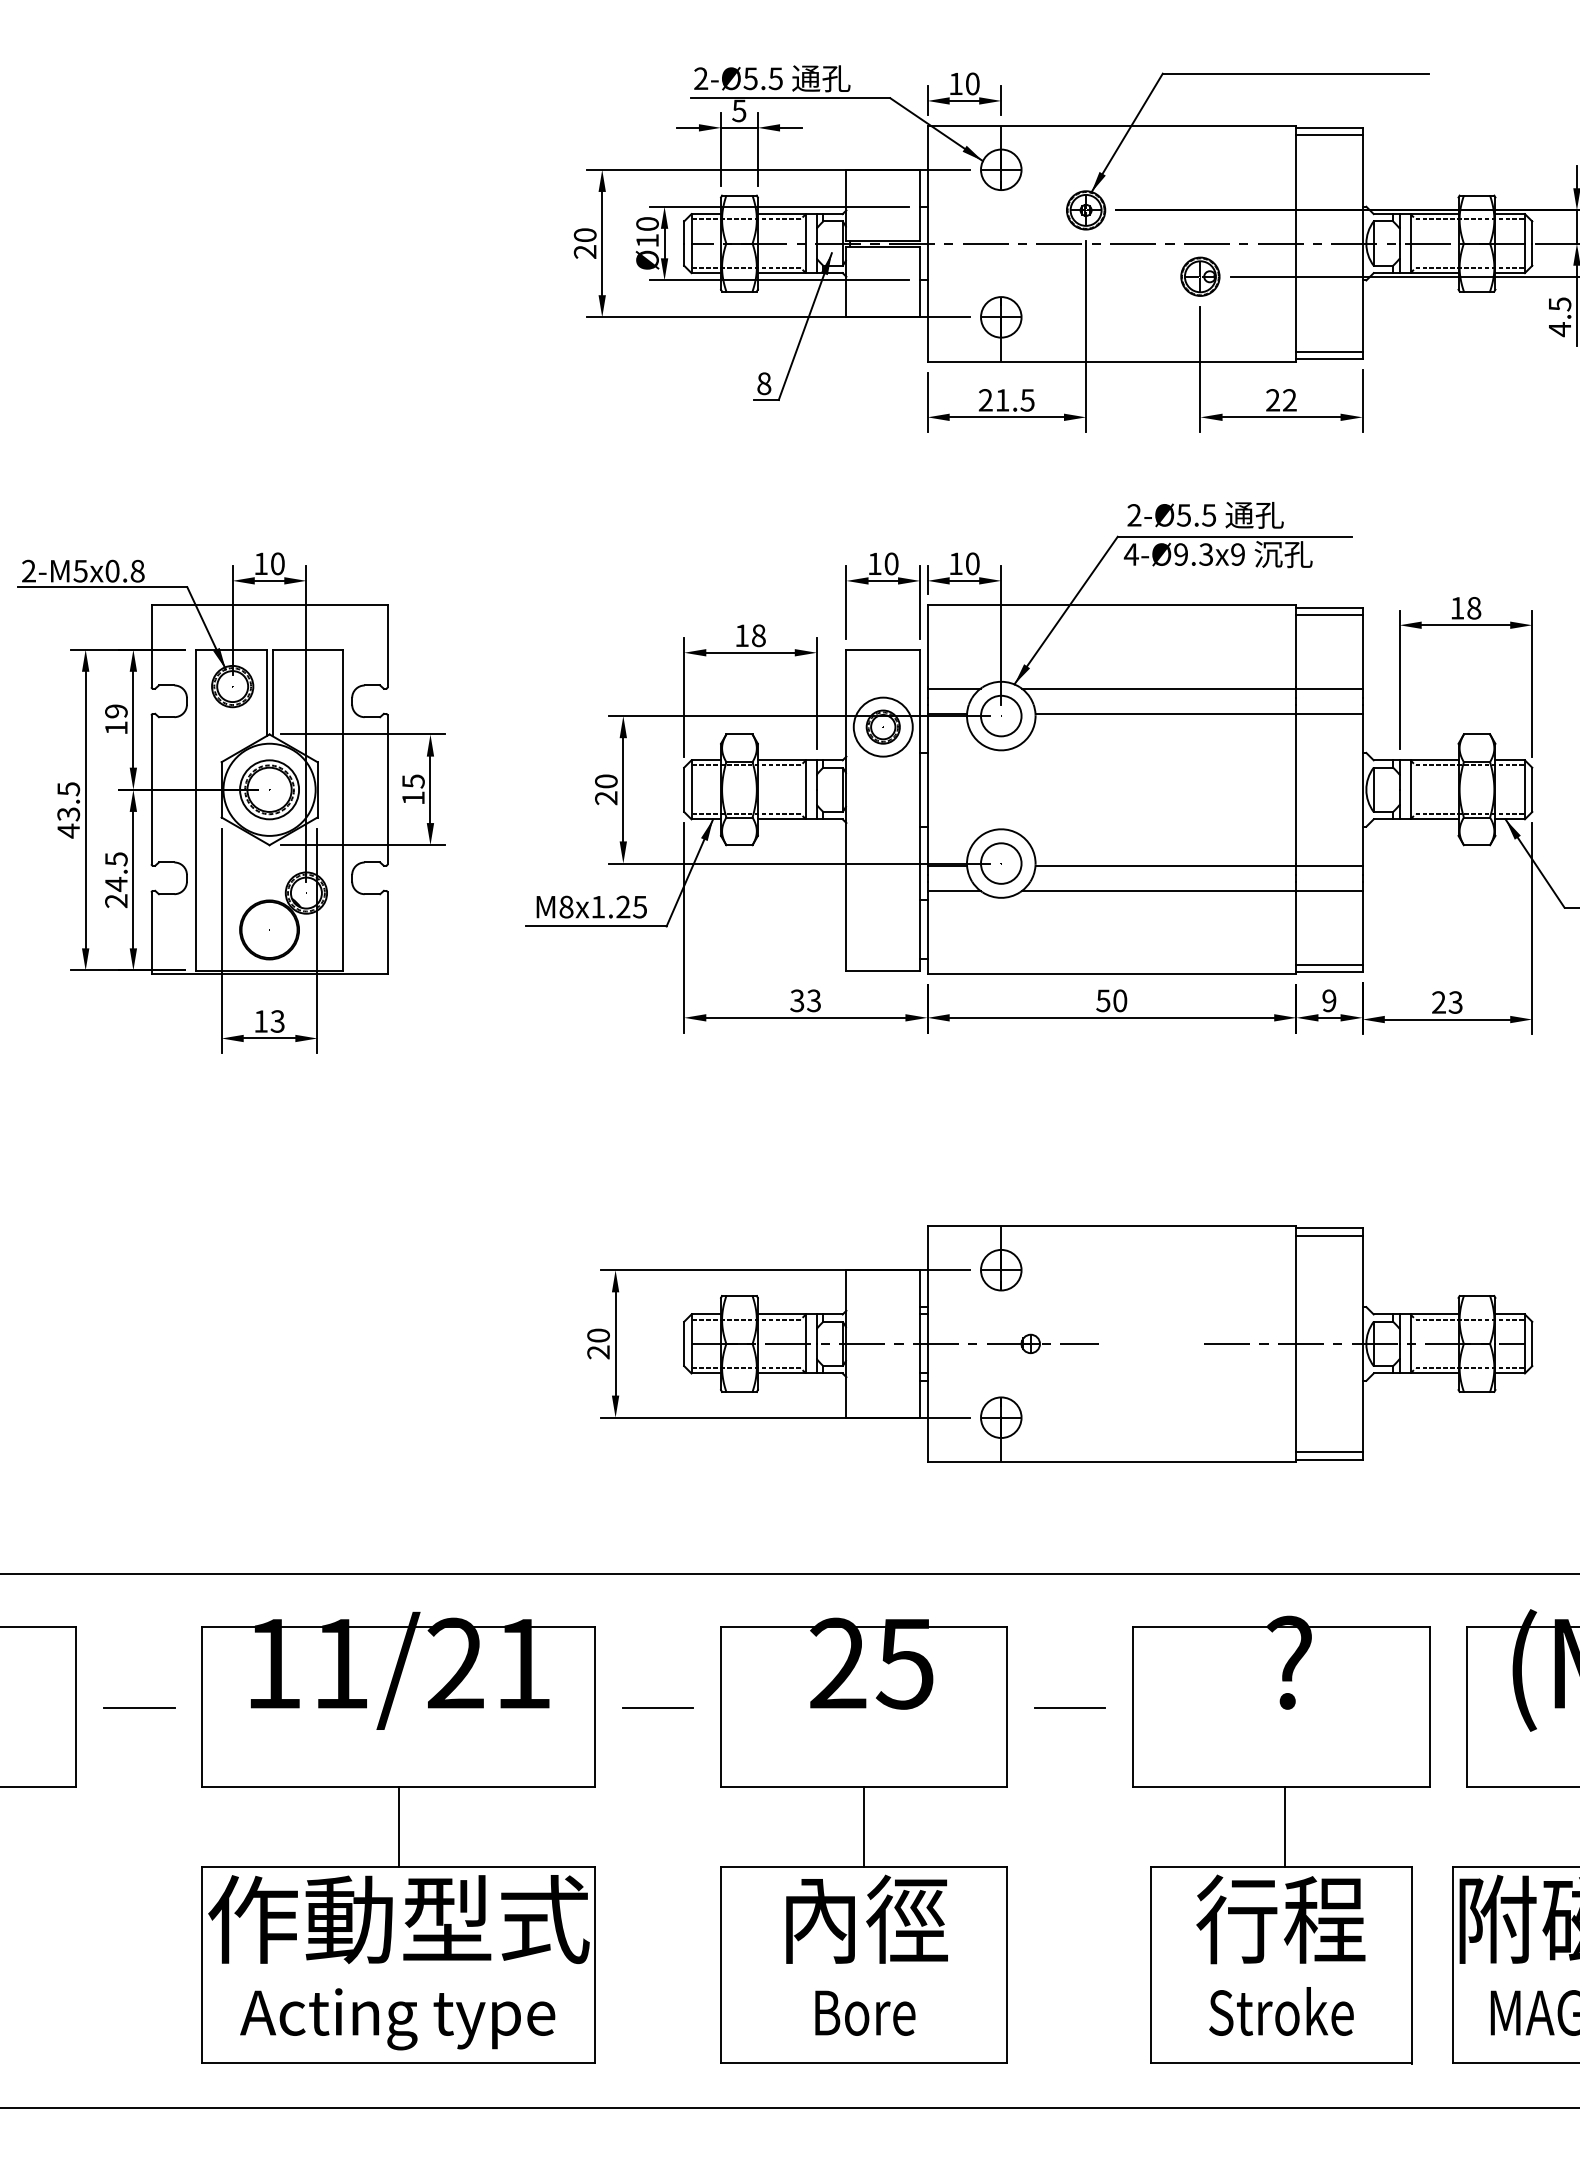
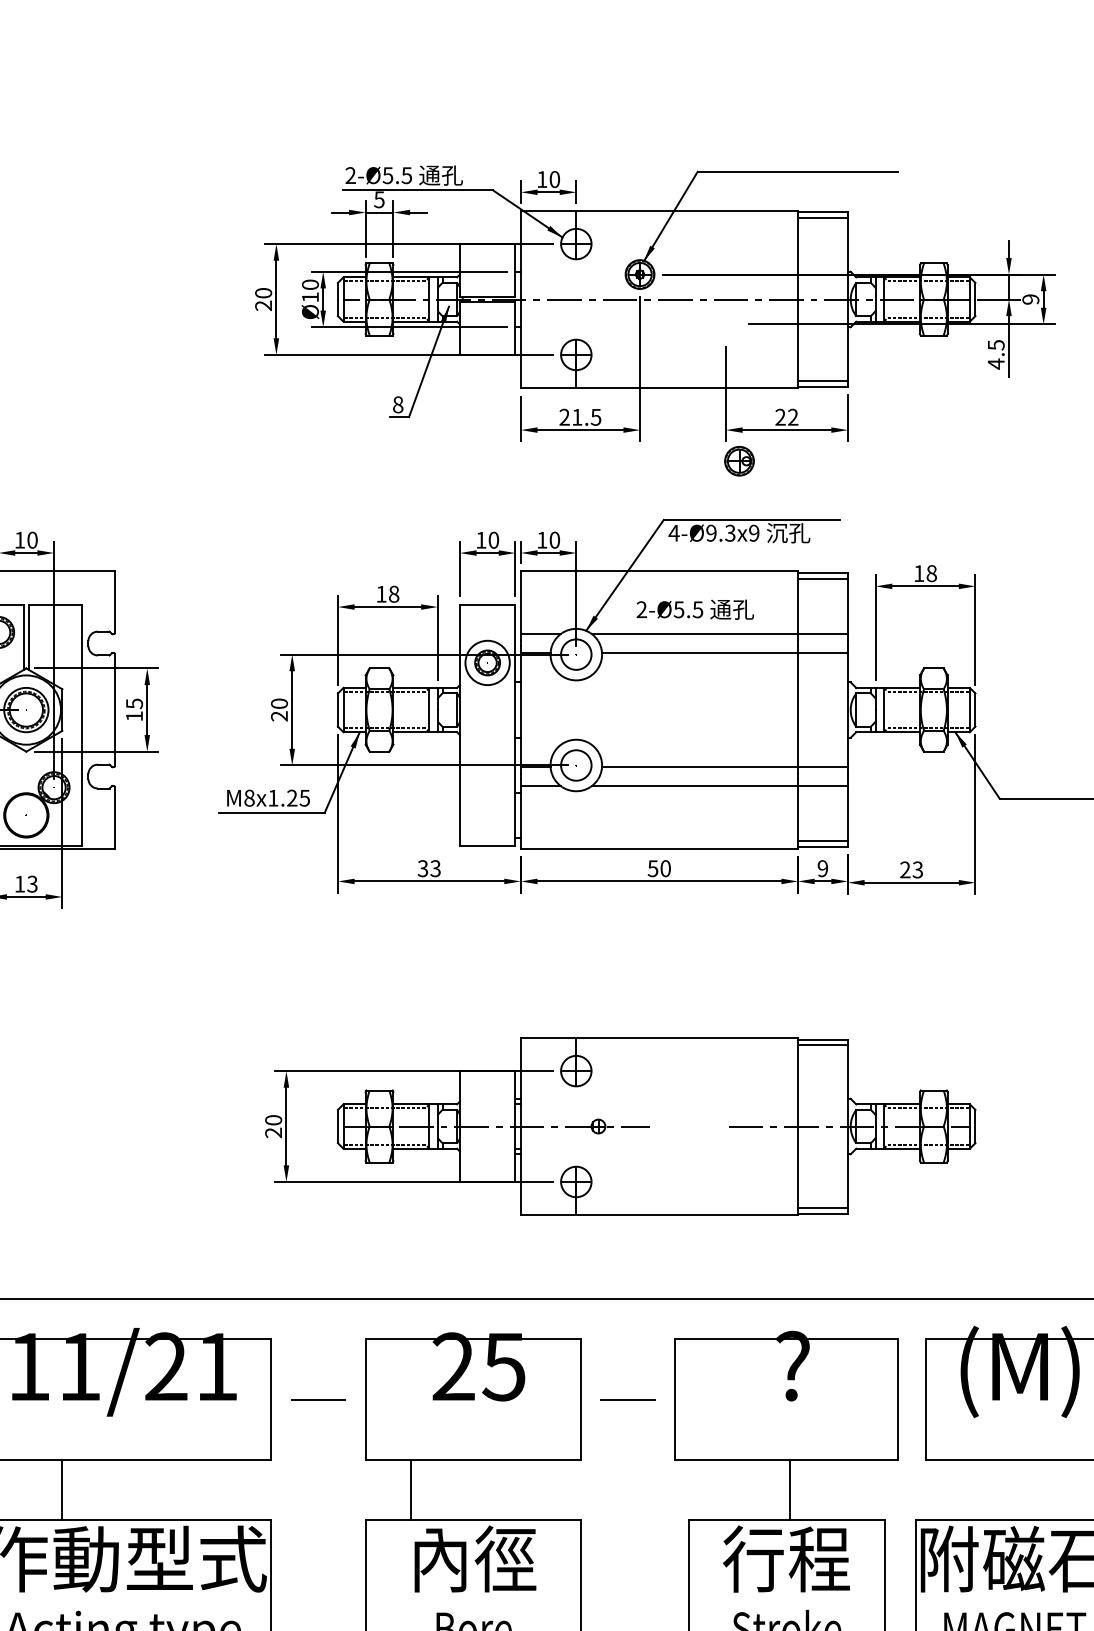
part: (1200, 276) -> (739, 461), moved
text: (1205, 515) -> (695, 609), moved
line: (398, 1827) -> (61, 1489), moved
line: (864, 1827) -> (411, 1489), moved

